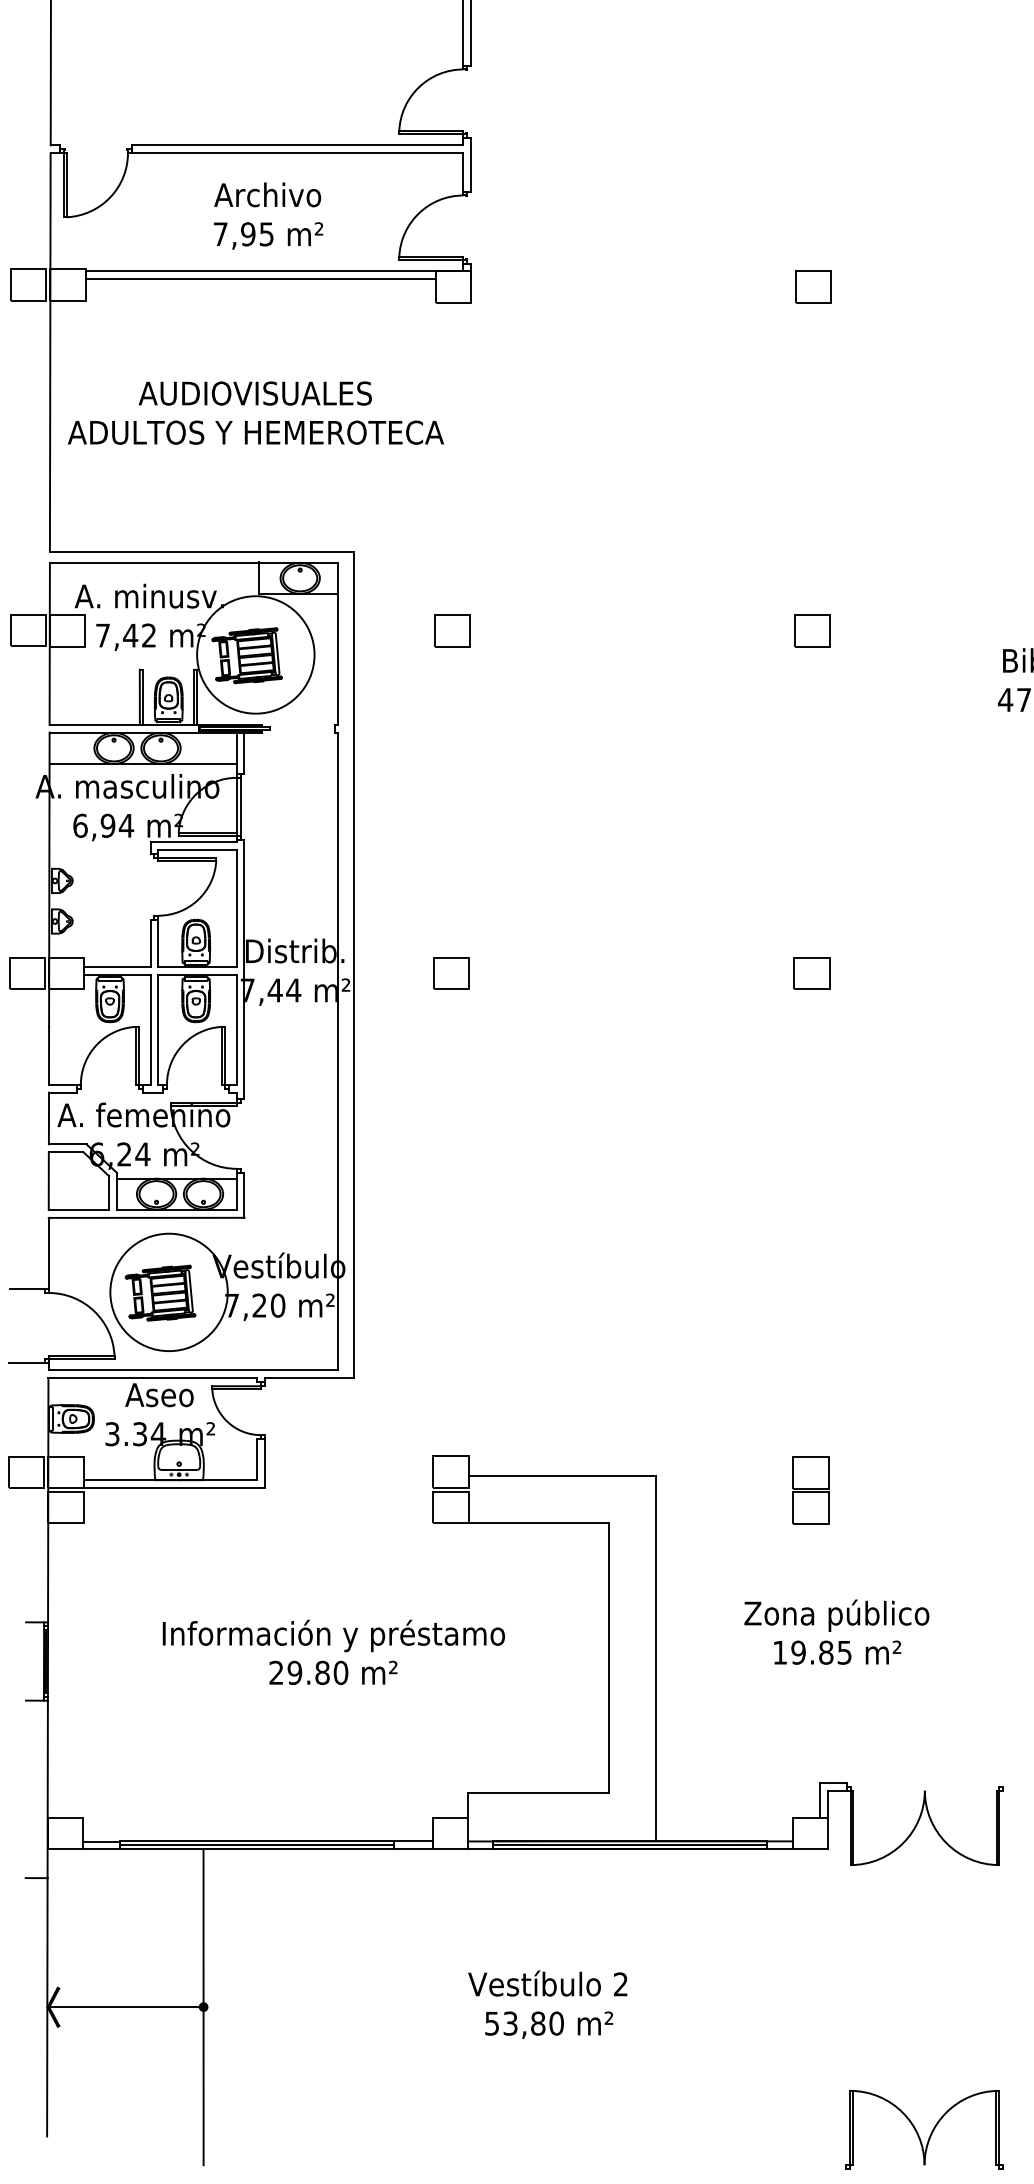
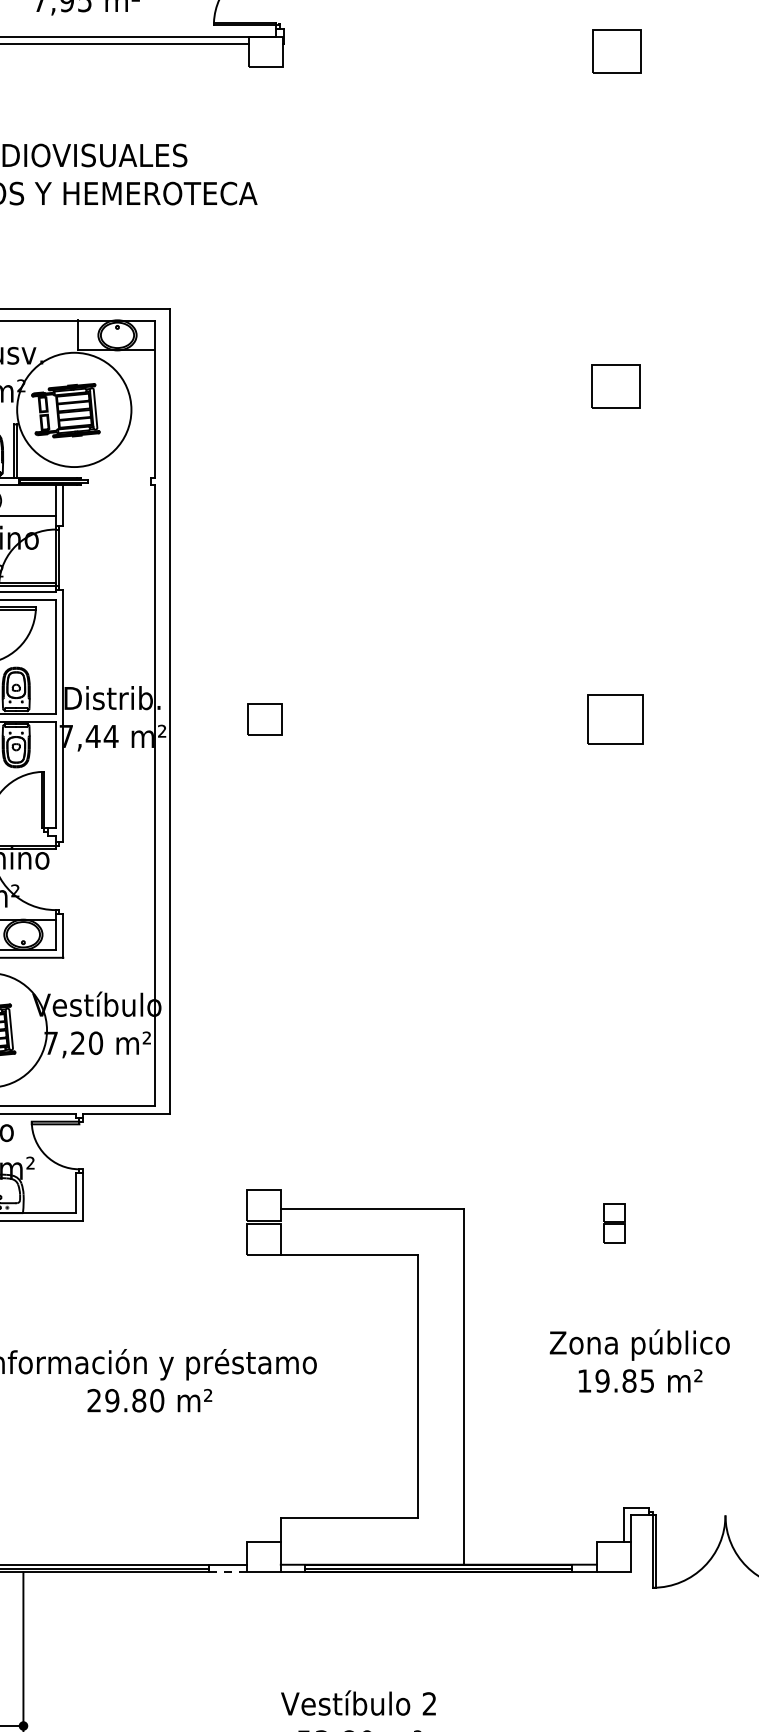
part: (813, 286) -> (617, 51), size x1.4
part: (452, 630) -> (265, 386), removed
part: (812, 630) -> (616, 386), size x1.4
part: (811, 973) -> (615, 719), size x1.6
part: (810, 1490) -> (614, 1223), size x0.6
line: (413, 1849) -> (227, 1572), solid -> dashed

